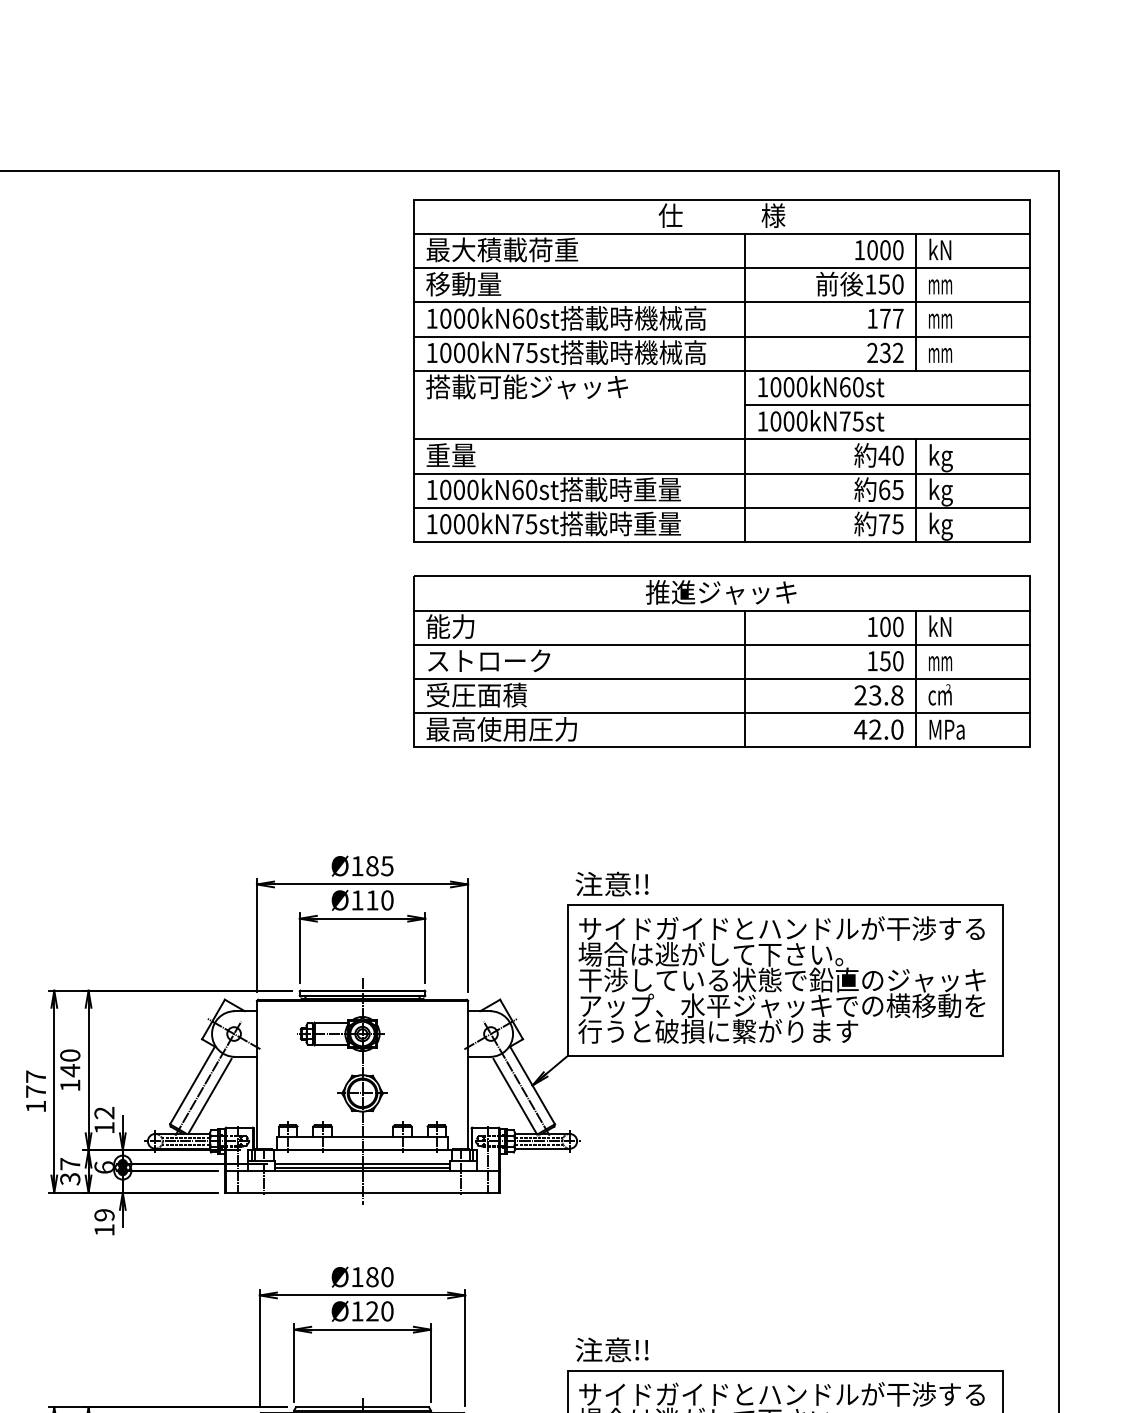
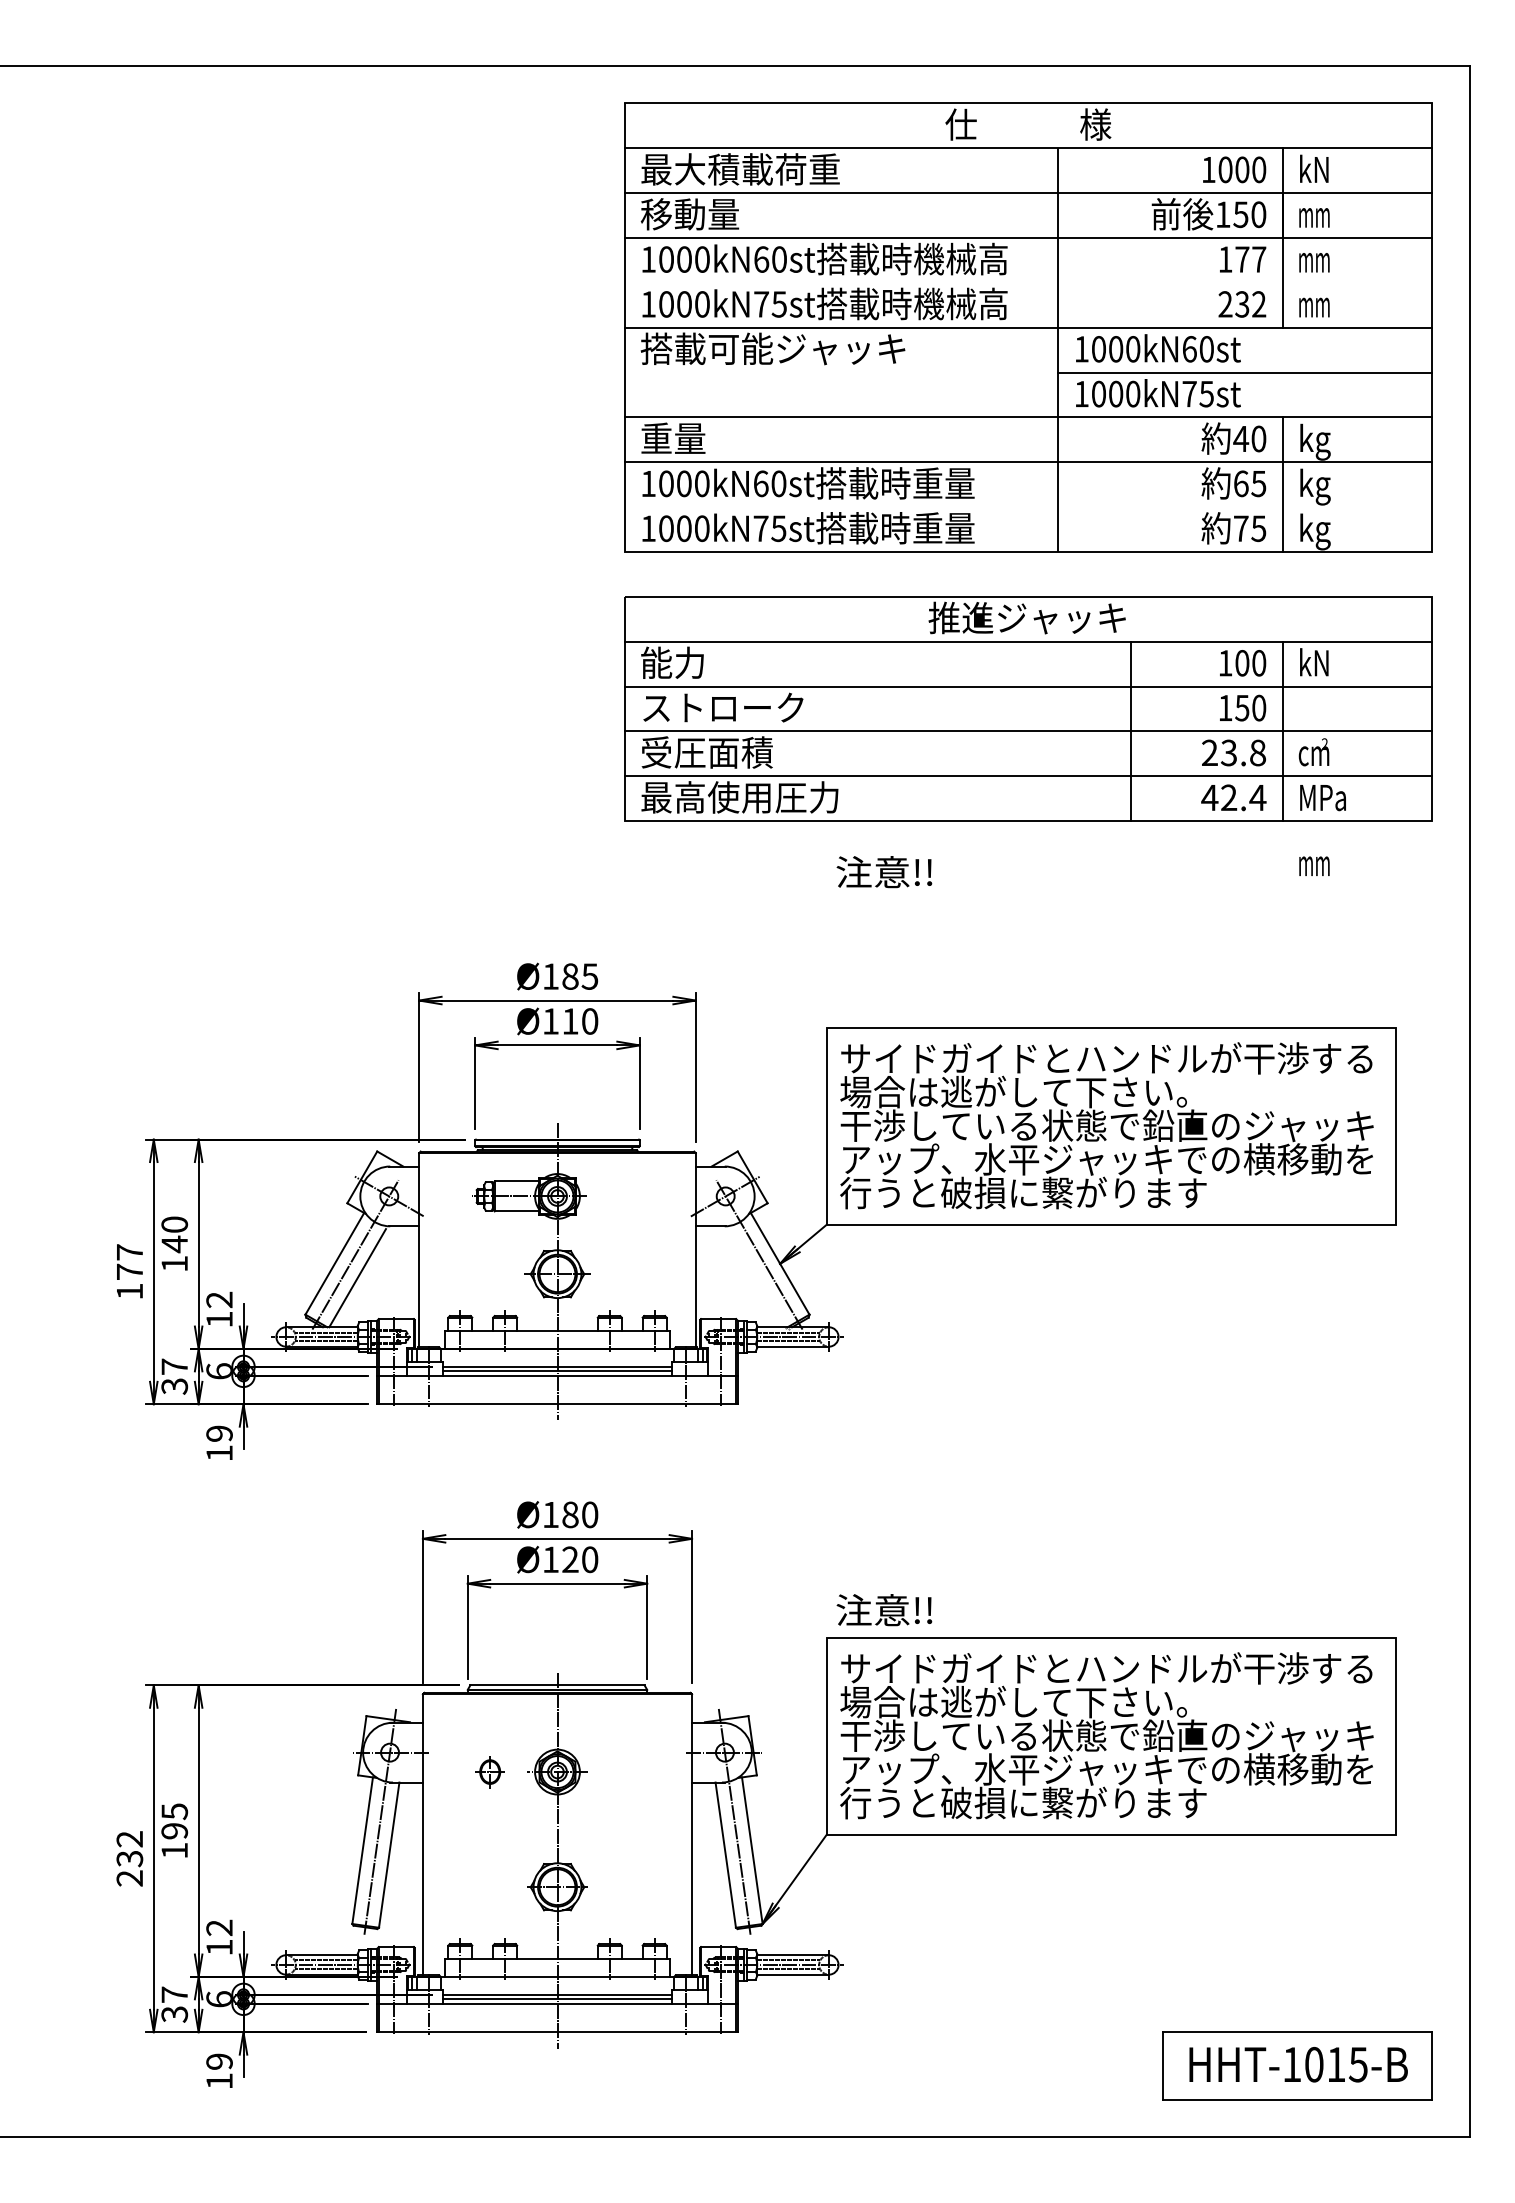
line: (722, 336) -> (1028, 282), removed
line: (722, 508) -> (1028, 507), removed
text: (940, 663) -> (1314, 865), moved
line: (745, 679) -> (1131, 731), moved
text: (896, 729) -> (1257, 797), 42.0 -> 42.4
text: (612, 884) -> (884, 872), moved
line: (515, 1096) -> (757, 1278), removed

